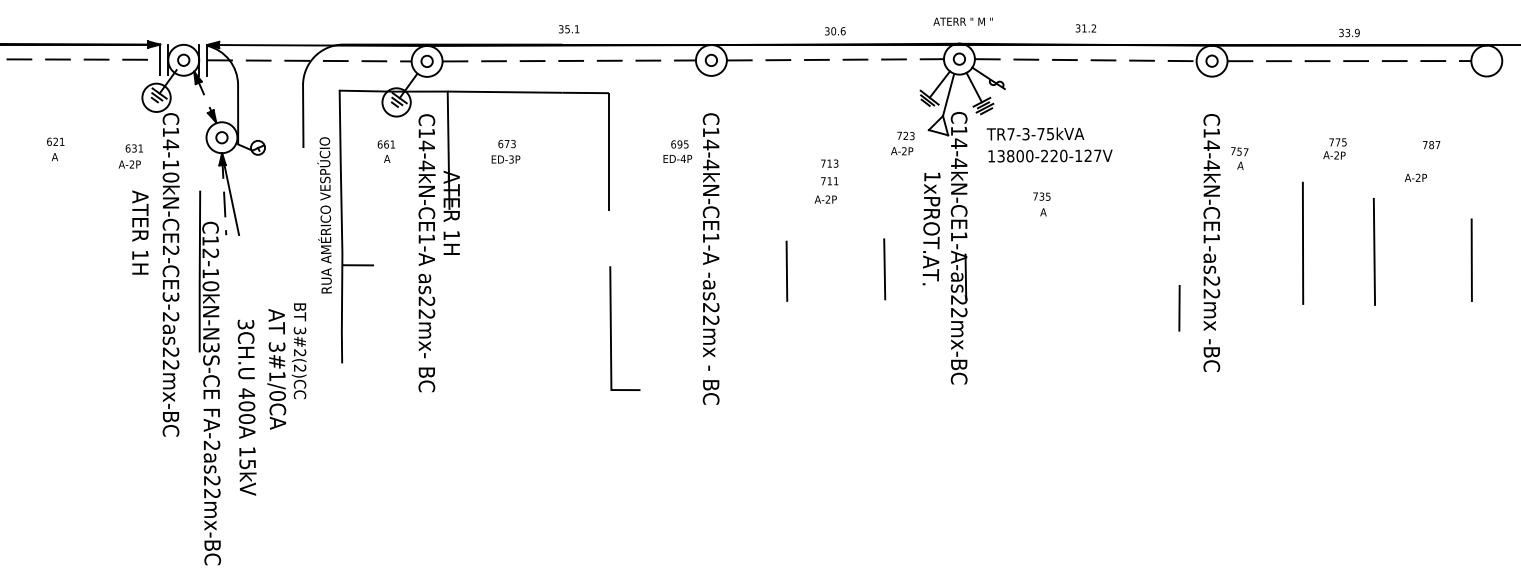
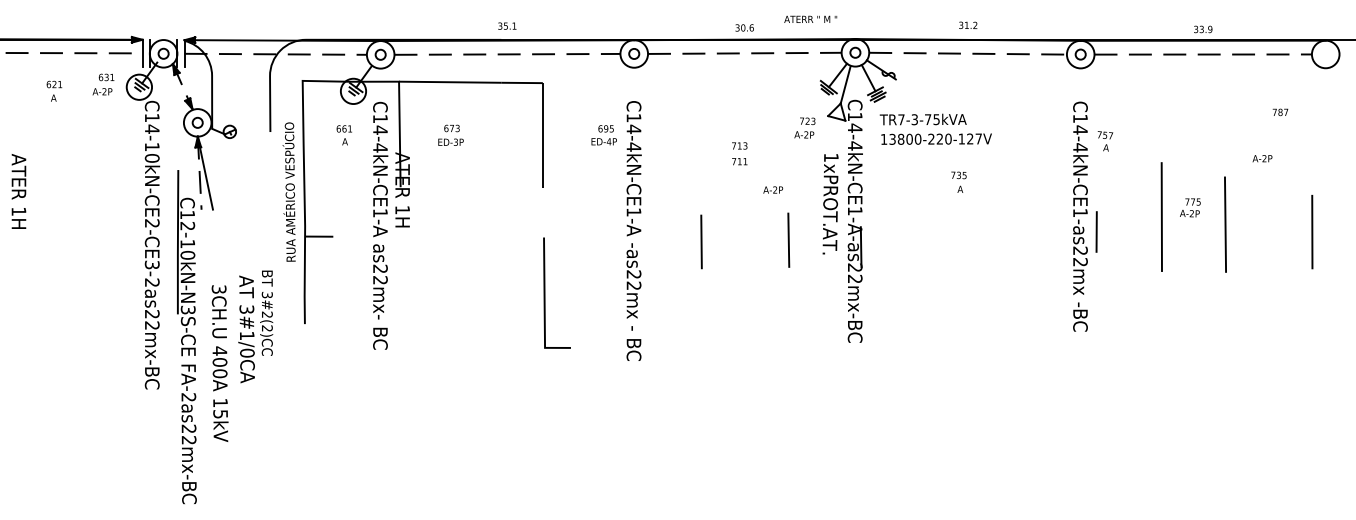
text: (962, 20) -> (810, 18), moved
text: (1431, 145) -> (1280, 112), moved
text: (55, 148) -> (54, 90), moved
text: (1335, 148) -> (1190, 207), moved
text: (130, 156) -> (103, 84), moved
text: (826, 198) -> (773, 189), moved
text: (1041, 203) -> (958, 181), moved
text: (139, 232) -> (18, 191), moved
line: (1179, 307) -> (1096, 231), moved

